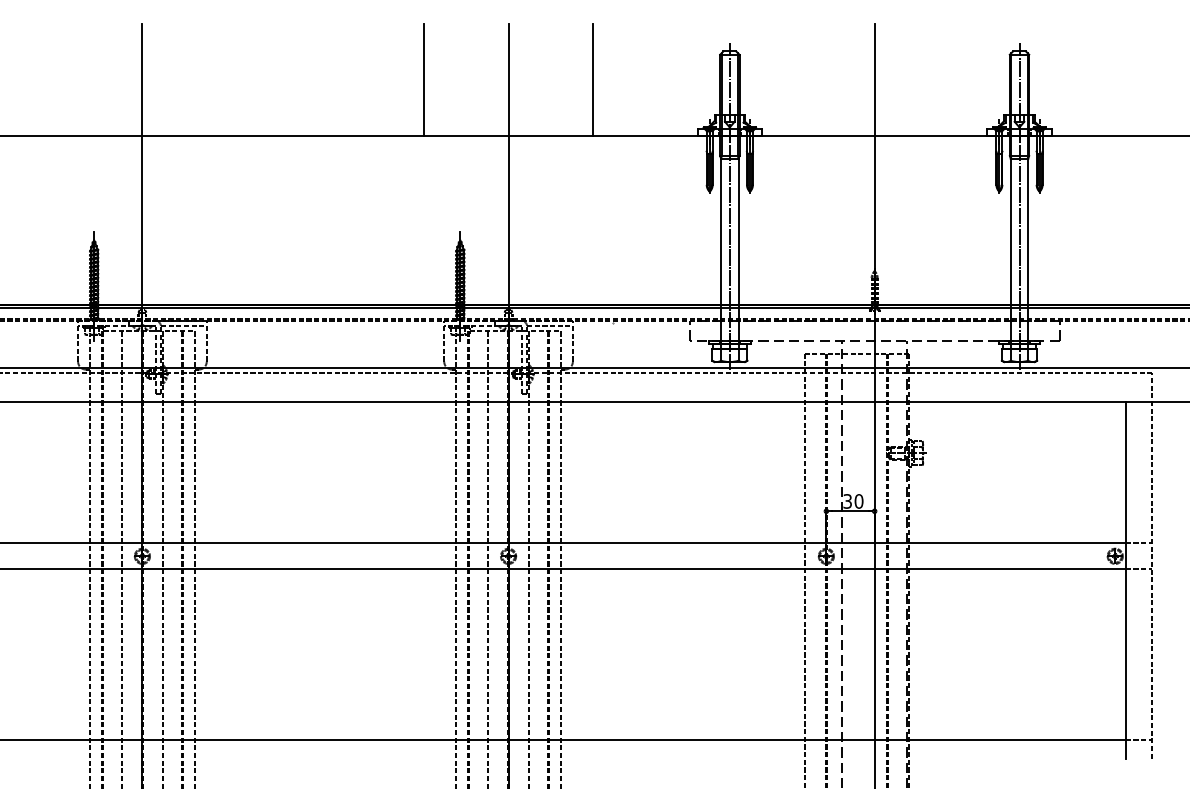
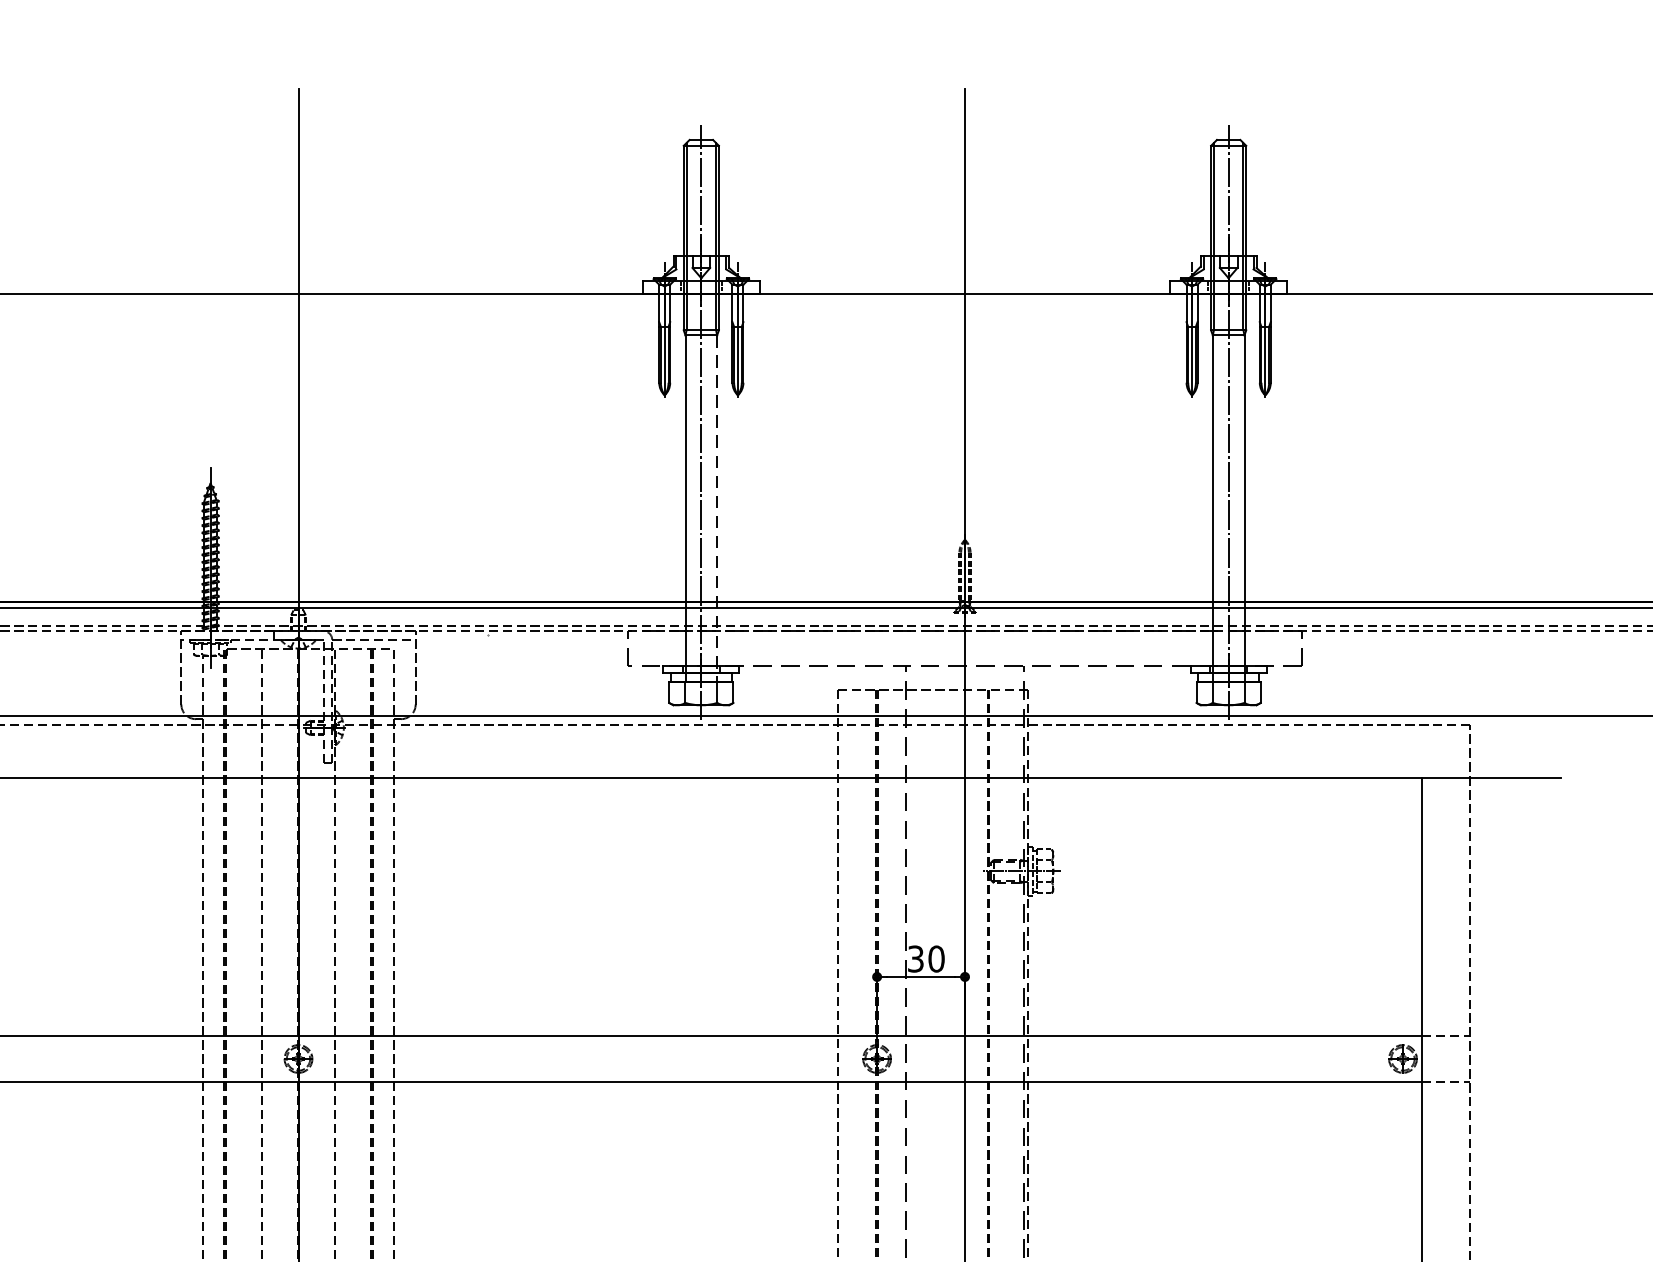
line: (424, 79) -> (145, 190), removed
line: (593, 79) -> (453, 190), removed
line: (738, 254) -> (717, 509), solid -> dashed

